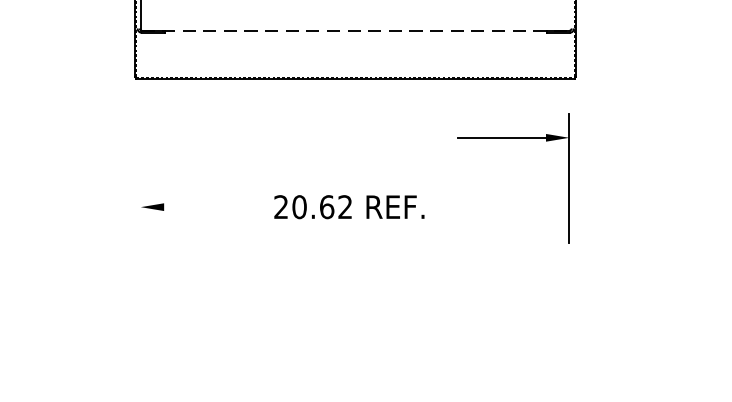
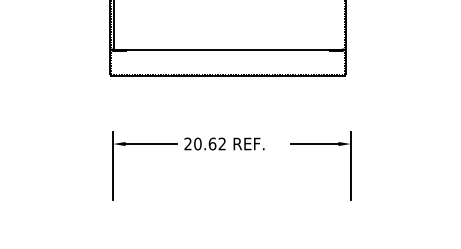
line: (356, 29) -> (228, 49), dashed -> solid
part: (512, 138) -> (320, 144), moved
line: (212, 208) -> (151, 144), added
line: (141, 247) -> (113, 165), added

